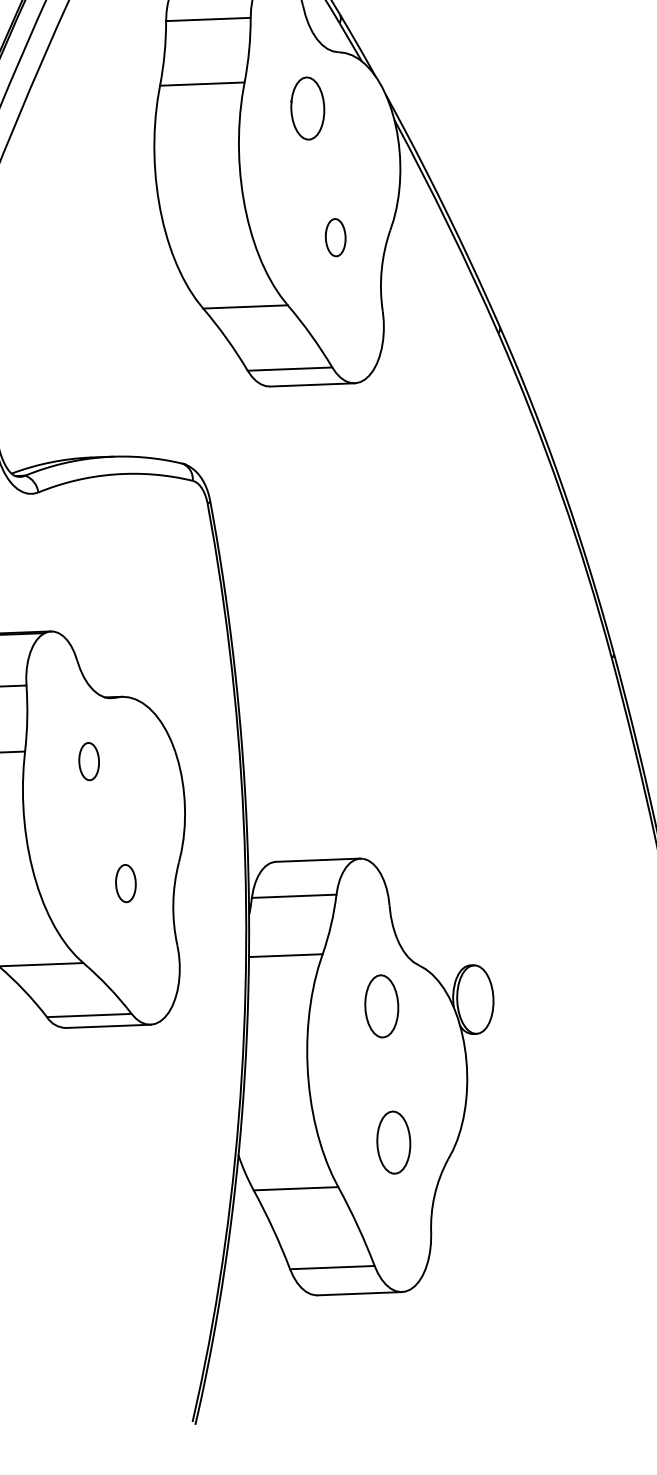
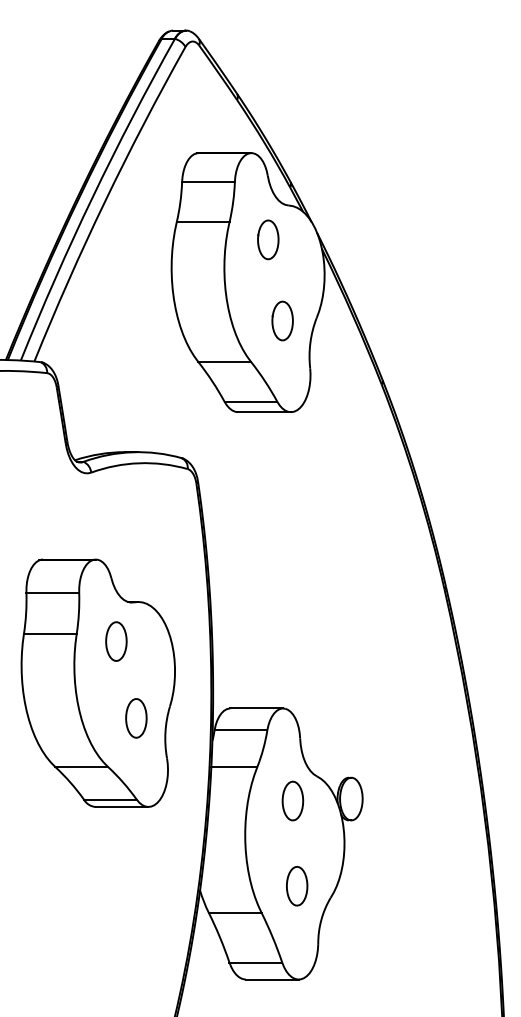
part: (335, 236) -> (282, 320), size x1.67
part: (89, 761) -> (116, 641), size x1.67
part: (126, 883) -> (136, 718), size x1.67

